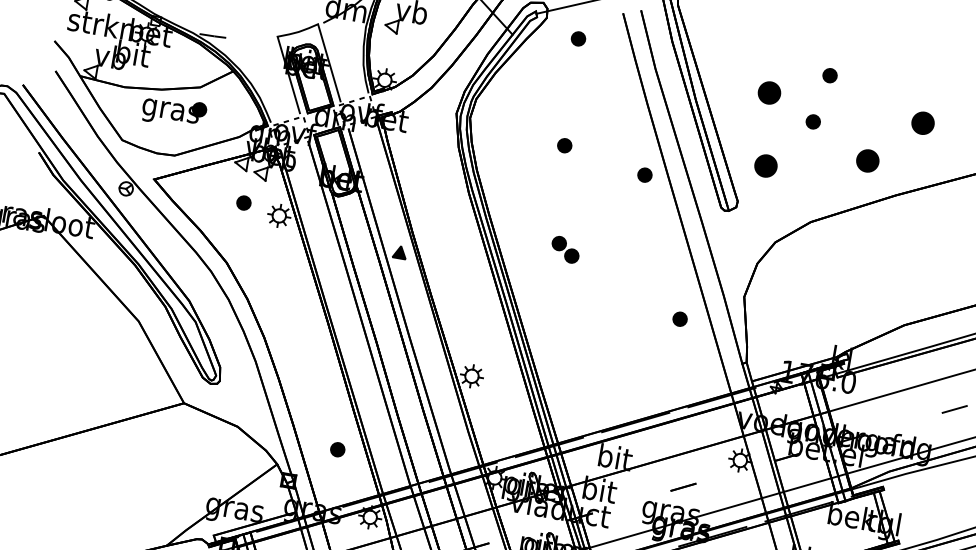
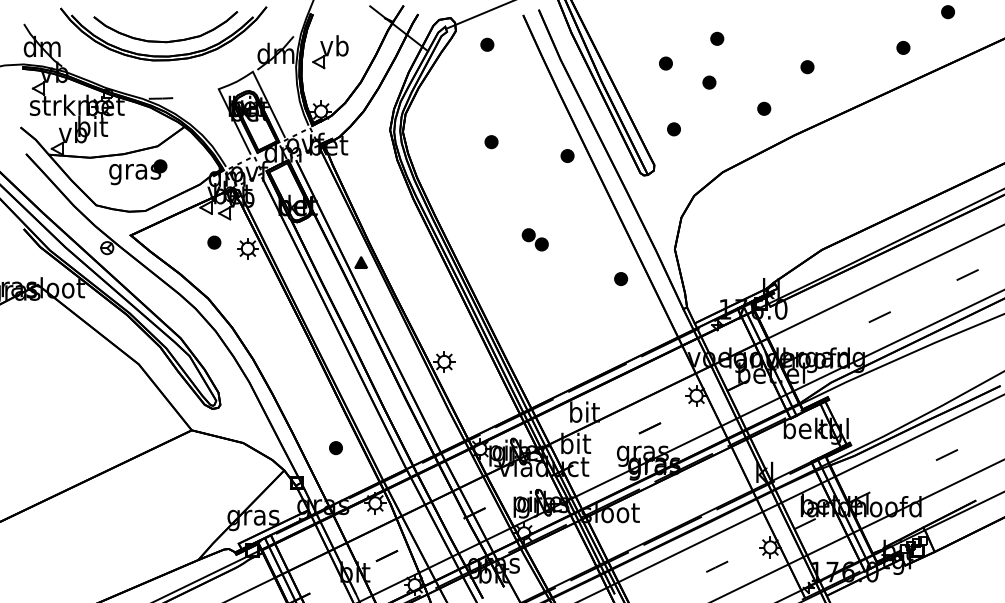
part: (769, 92) -> (665, 63), size x0.62
part: (922, 123) -> (807, 67), size x0.62
part: (868, 160) -> (764, 108), size x0.62
part: (765, 166) -> (673, 129), size x0.62
part: (564, 249) -> (534, 239), moved

